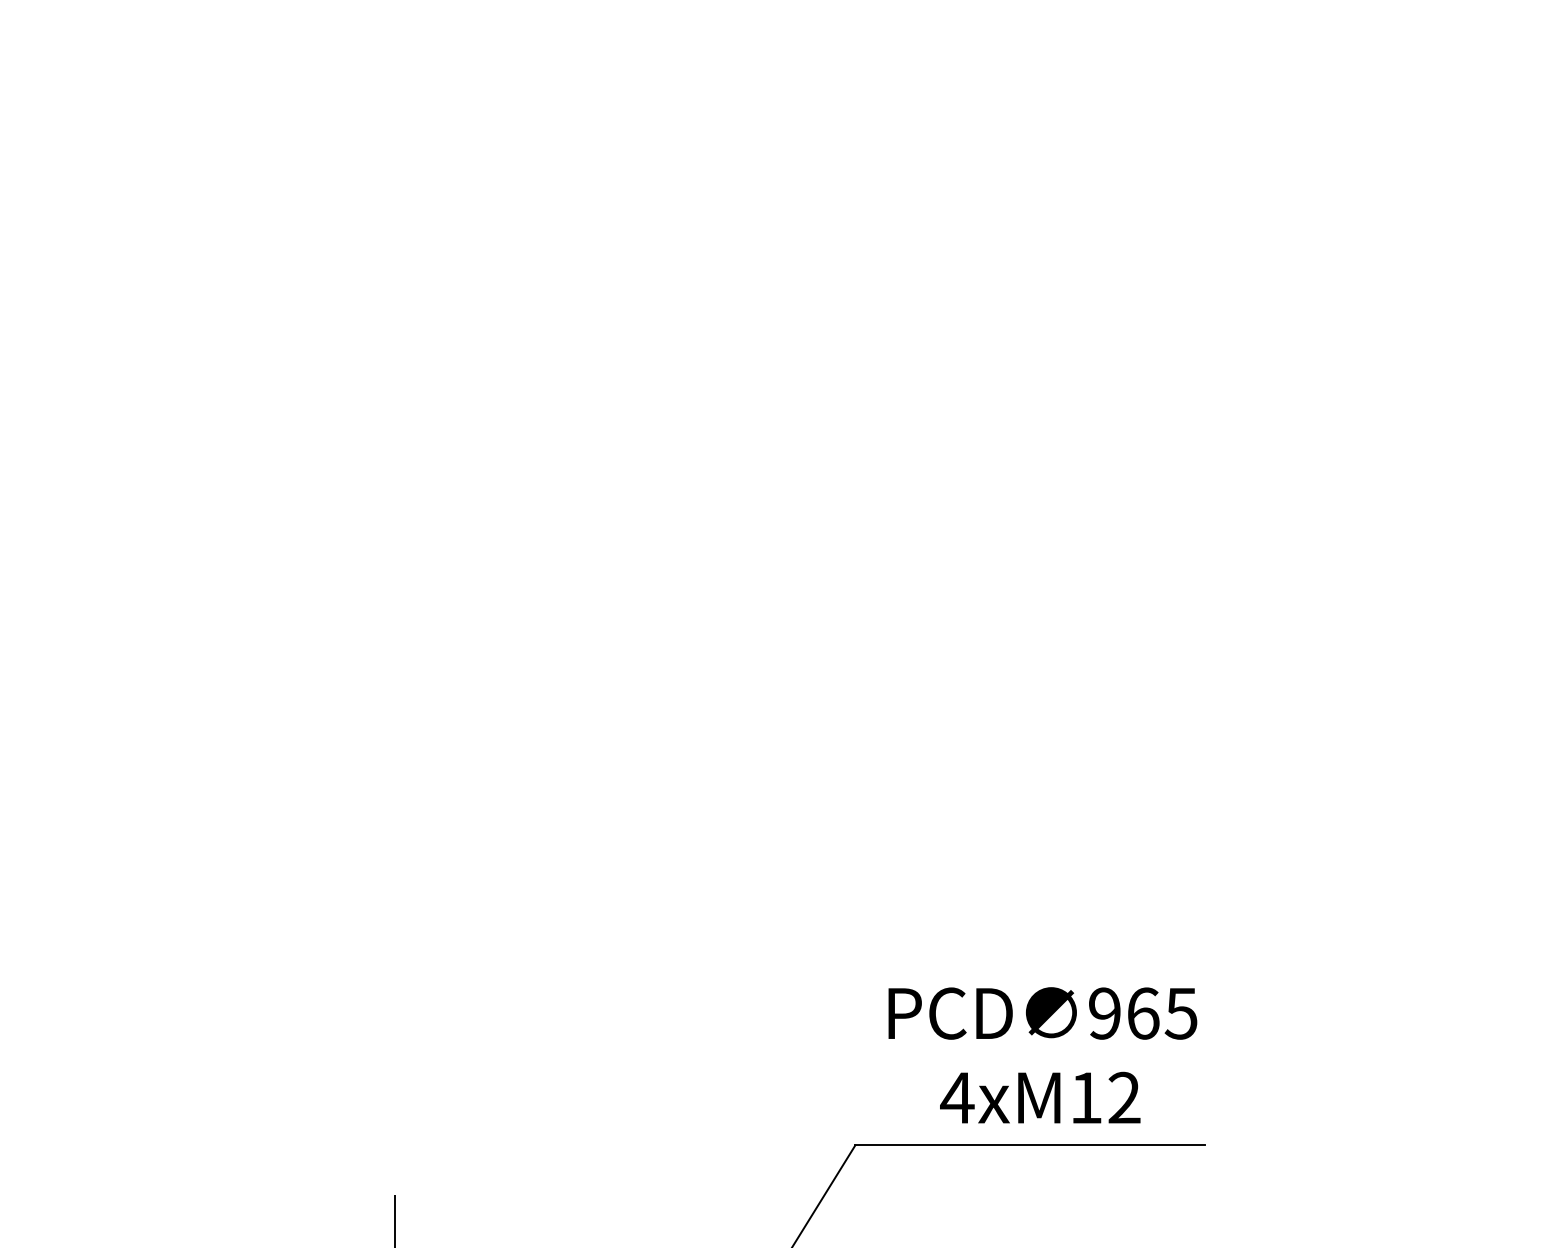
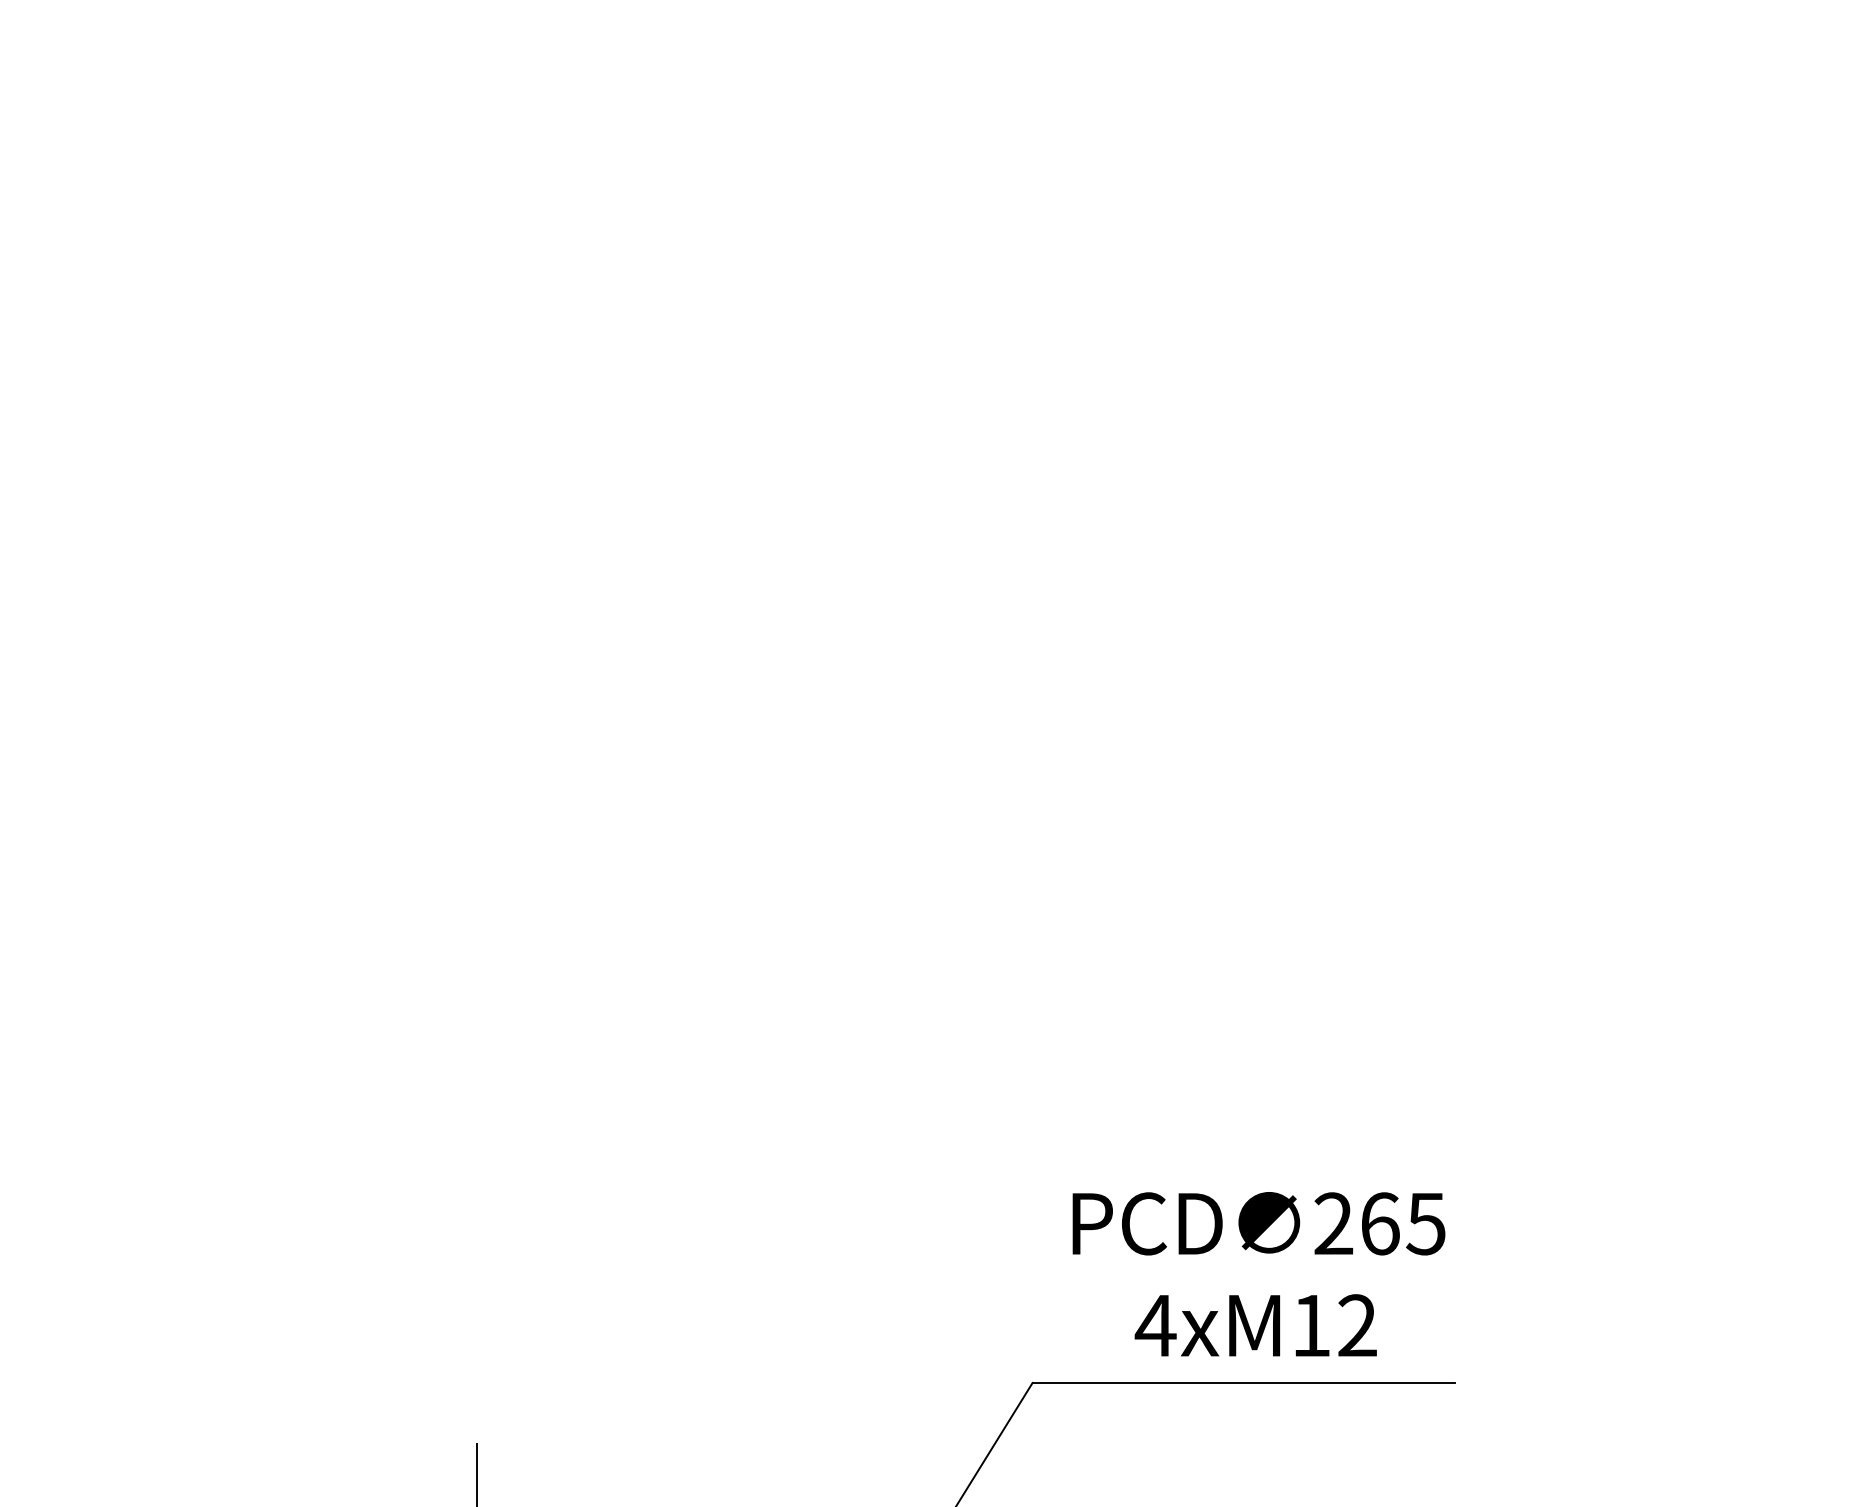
text: (1104, 1013) -> (1333, 1223), 965 -> 265

